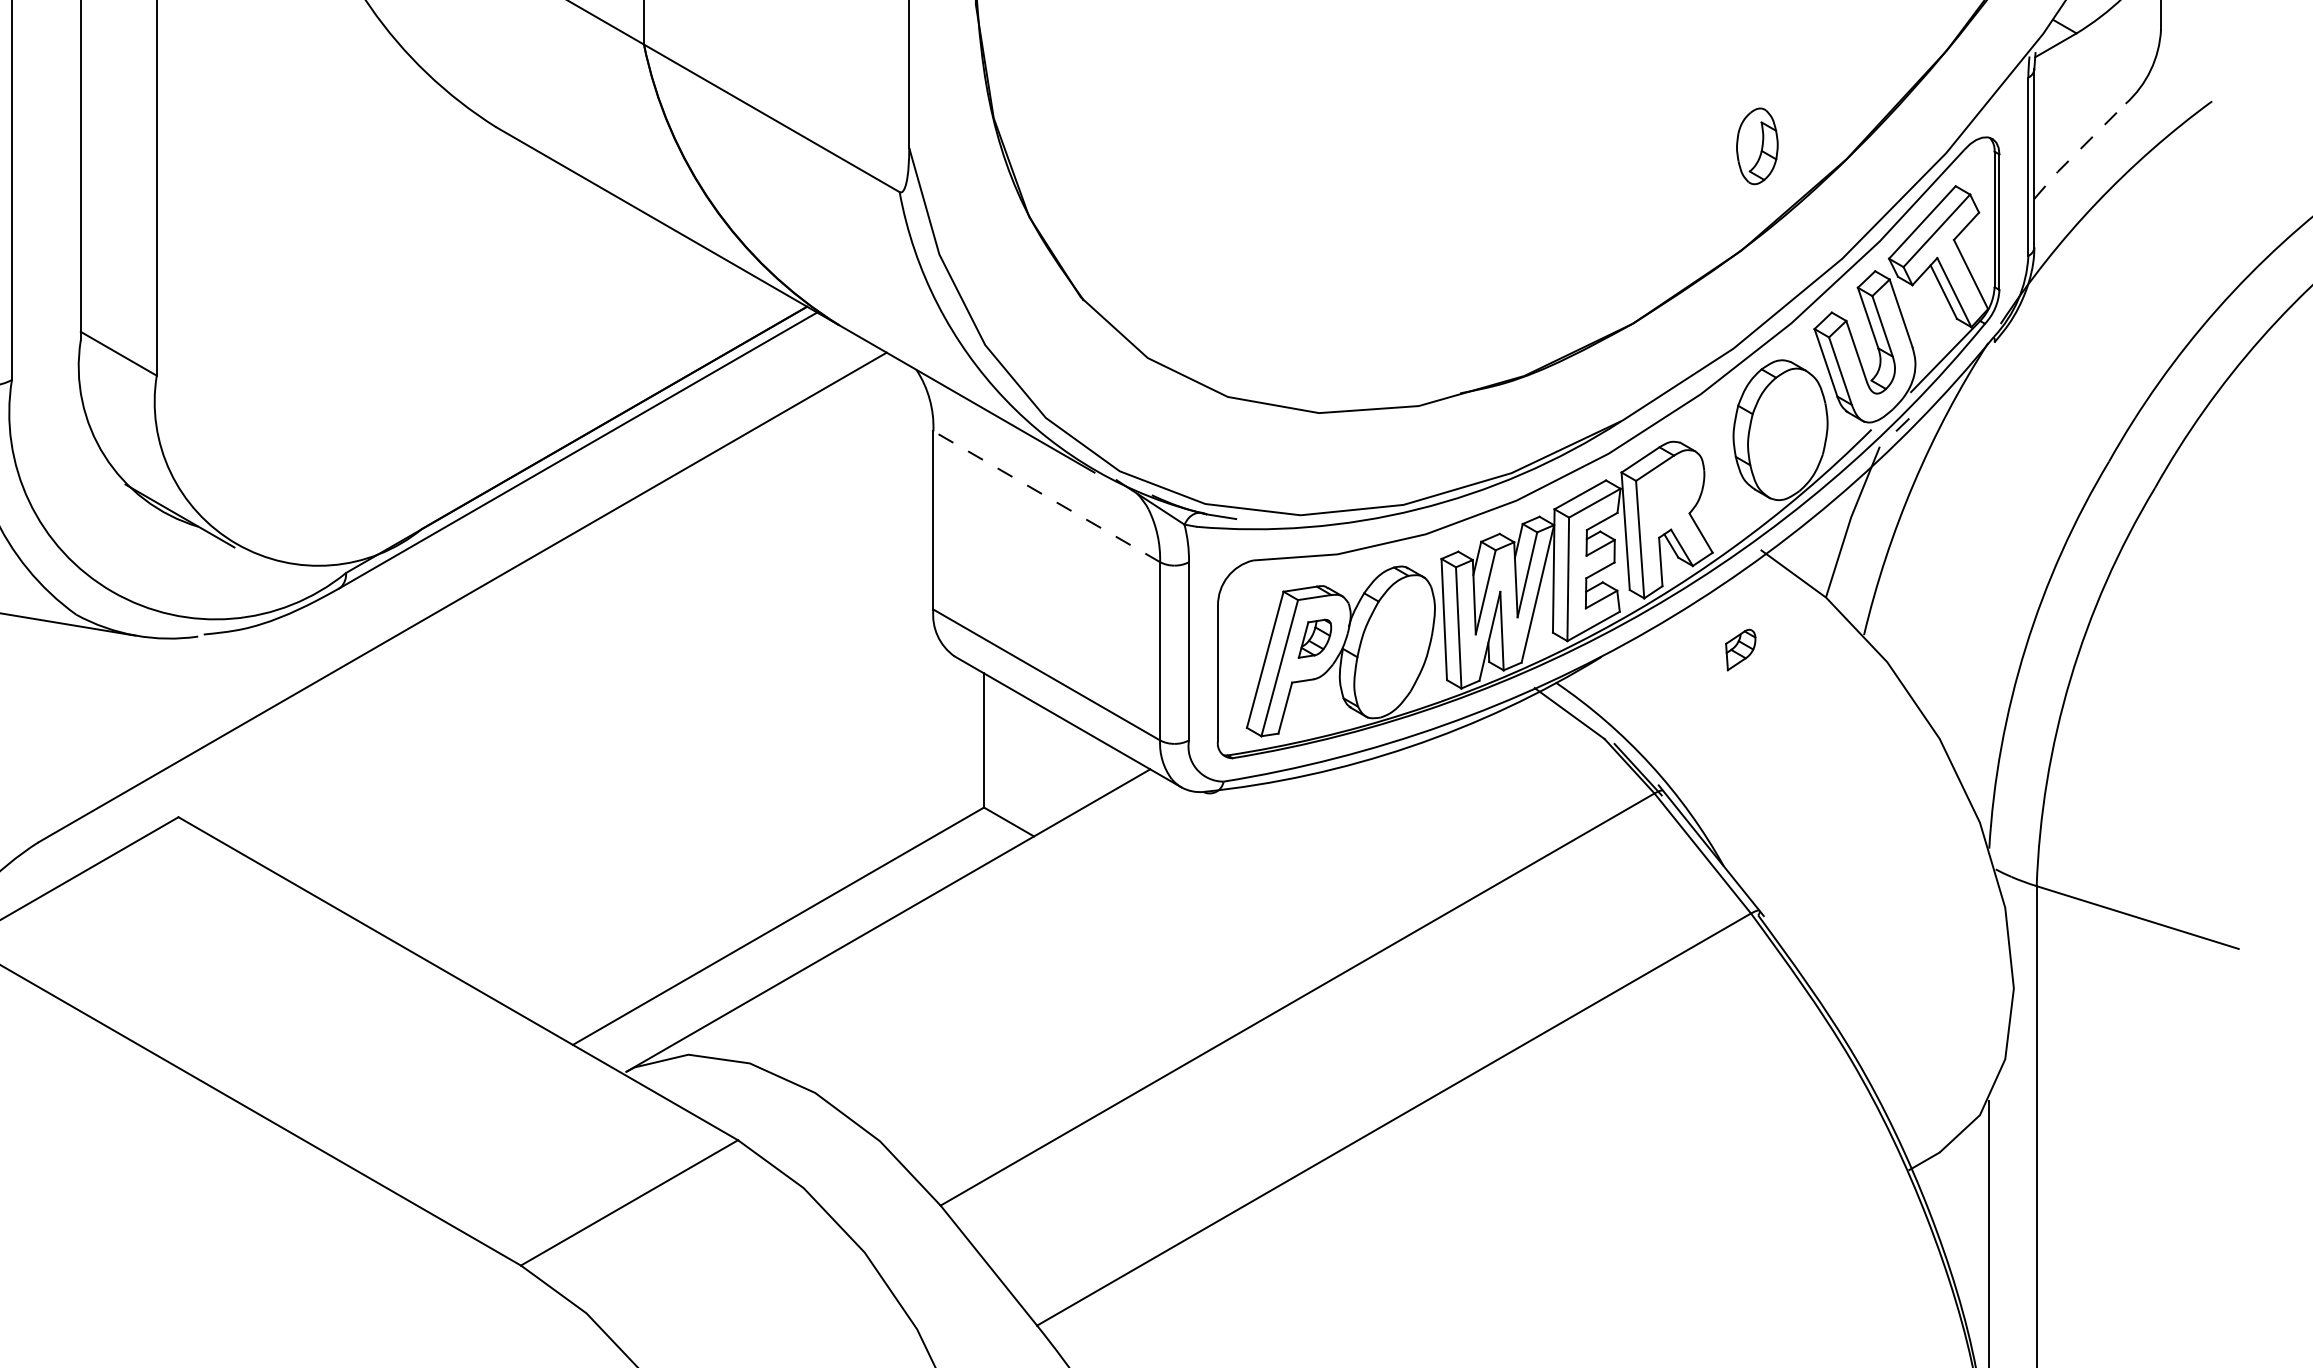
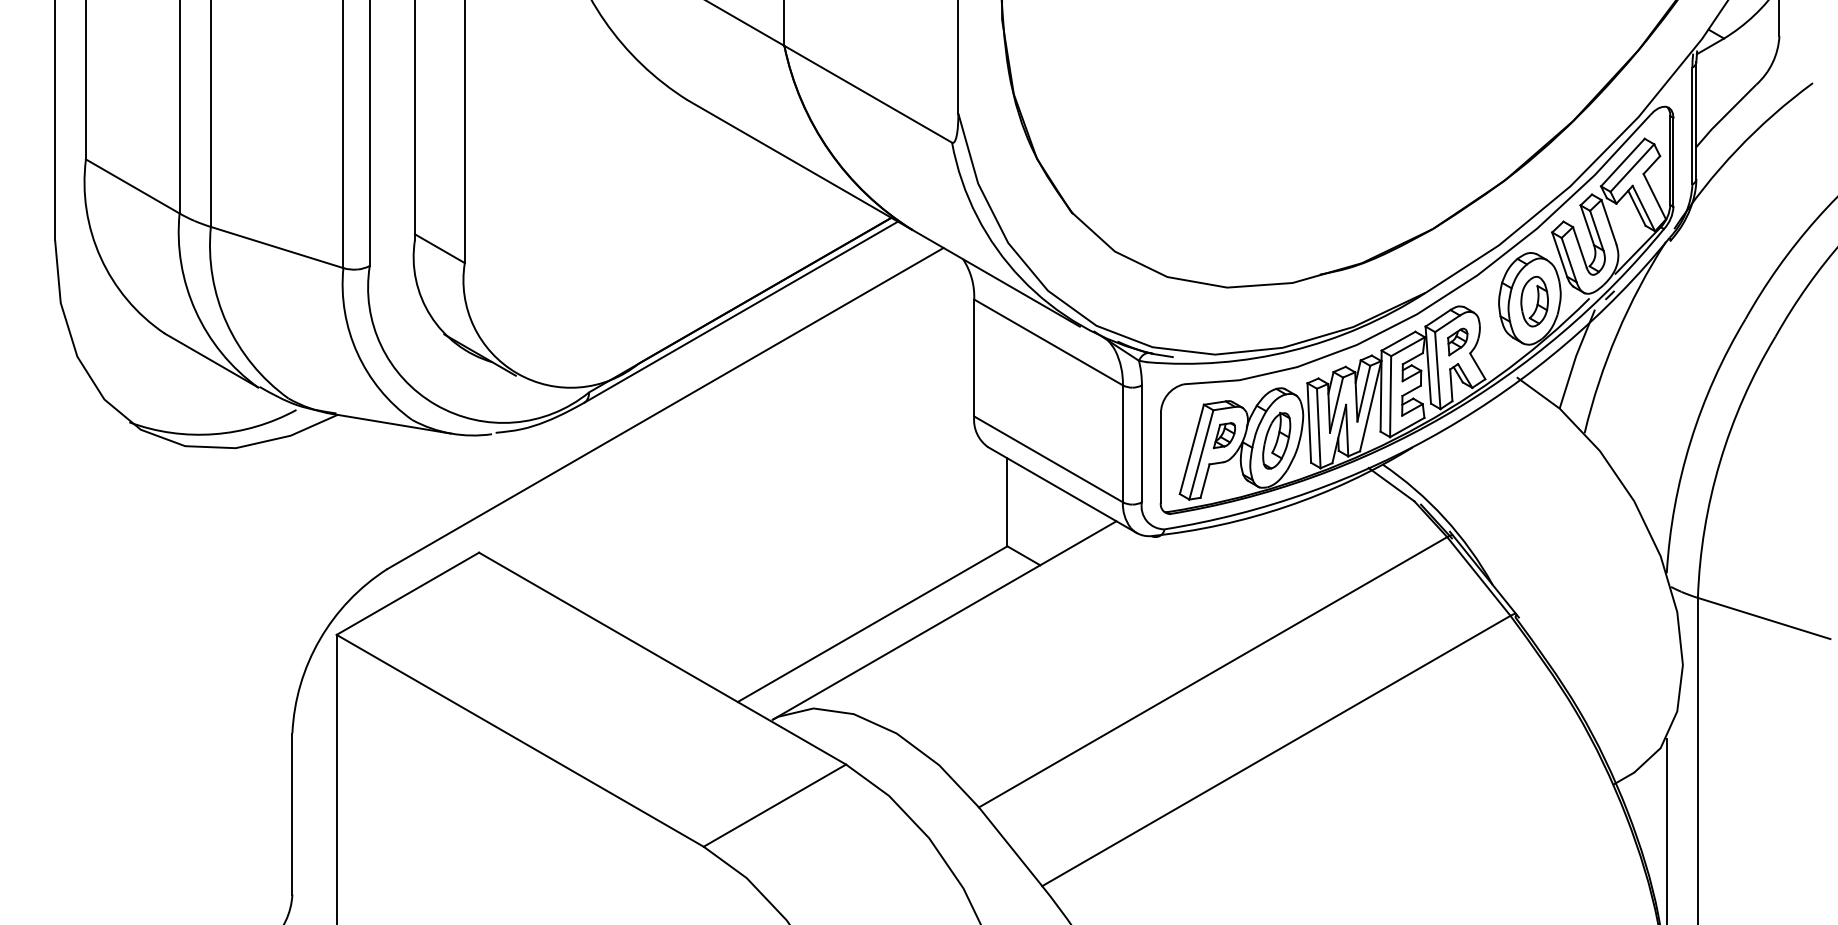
part: (1757, 146) -> (1534, 301), moved
line: (2078, 150) -> (1725, 115), dashed -> solid
line: (1046, 496) -> (1048, 342), dashed -> solid
part: (1394, 646) -> (1276, 440), added
part: (1740, 649) -> (1457, 341), moved

